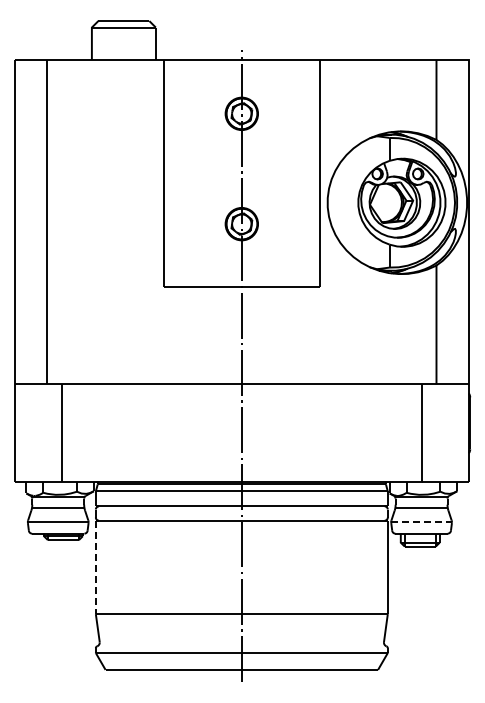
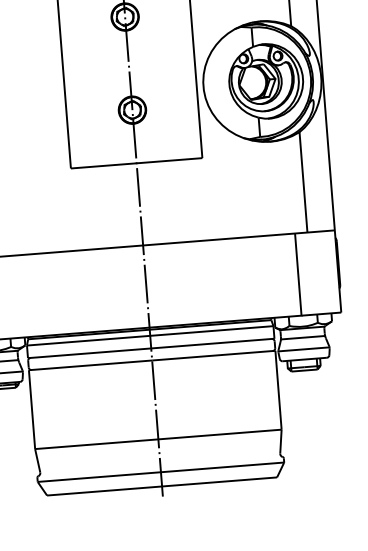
line: (422, 521) -> (304, 349), dashed -> solid
line: (95, 567) -> (31, 409), dashed -> solid

